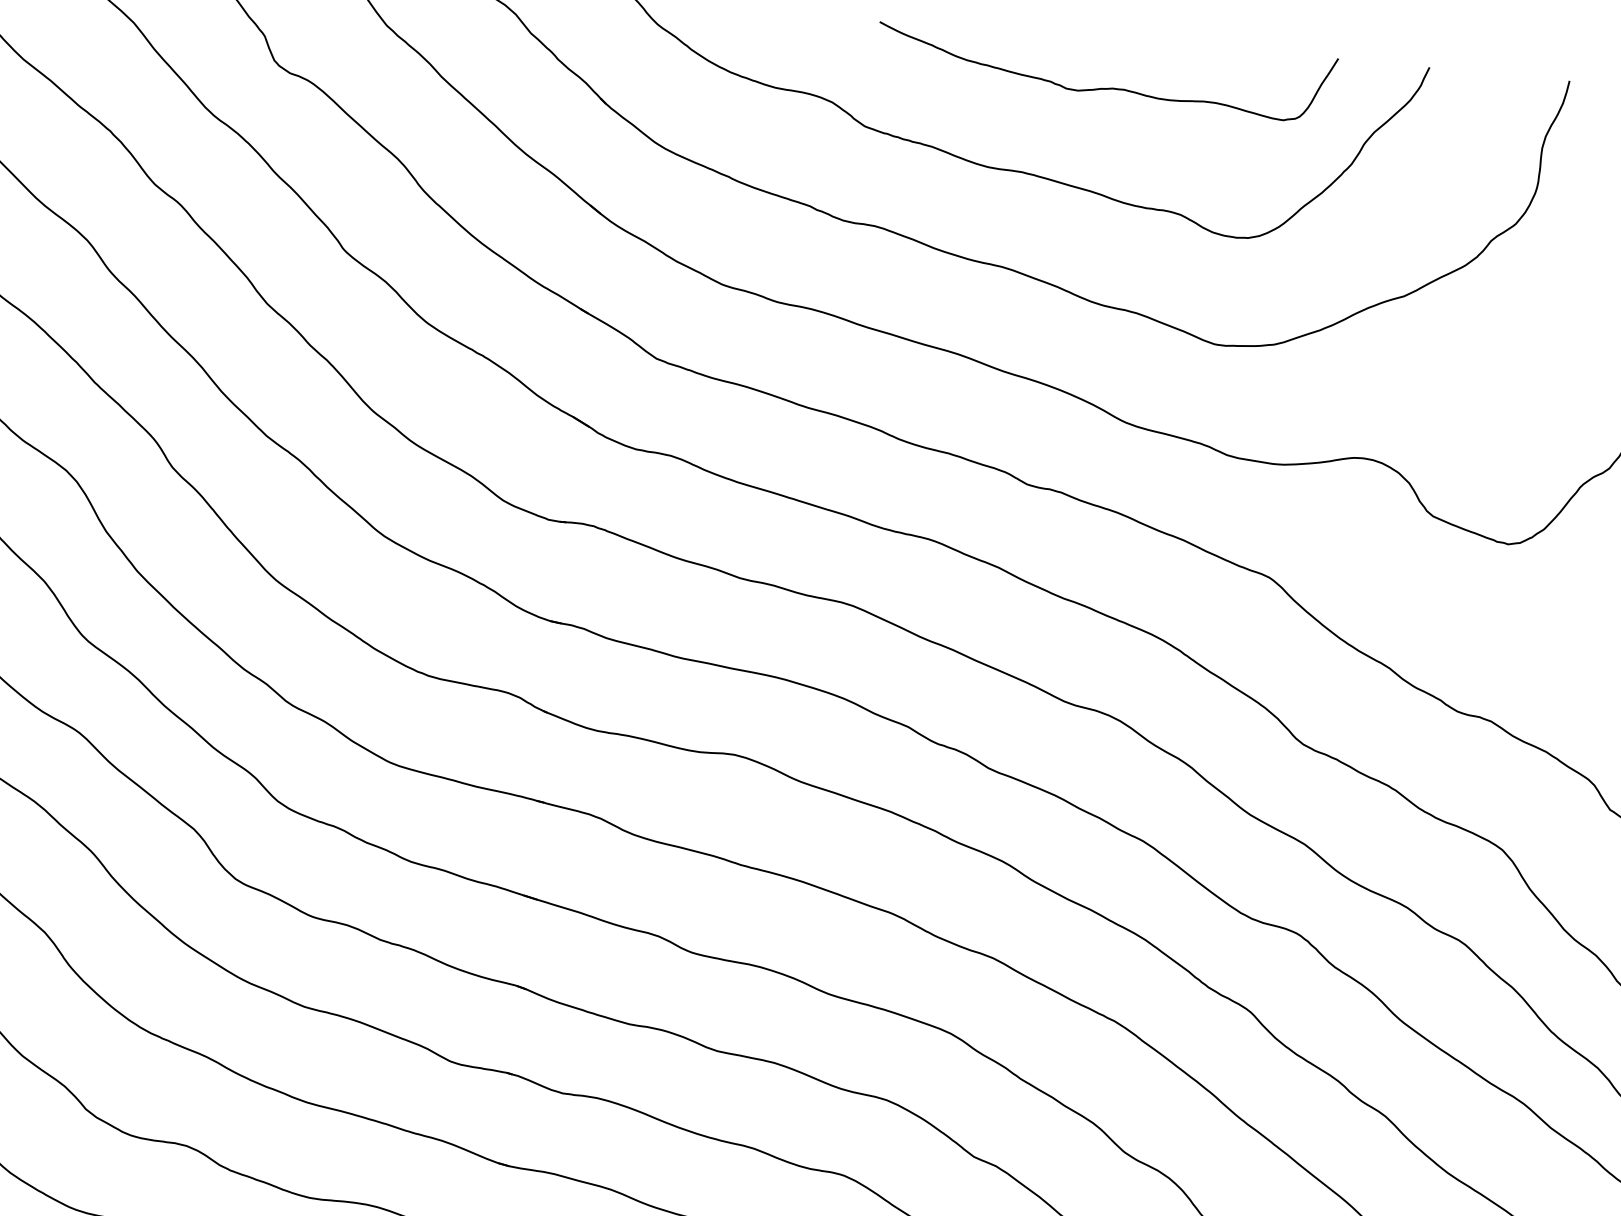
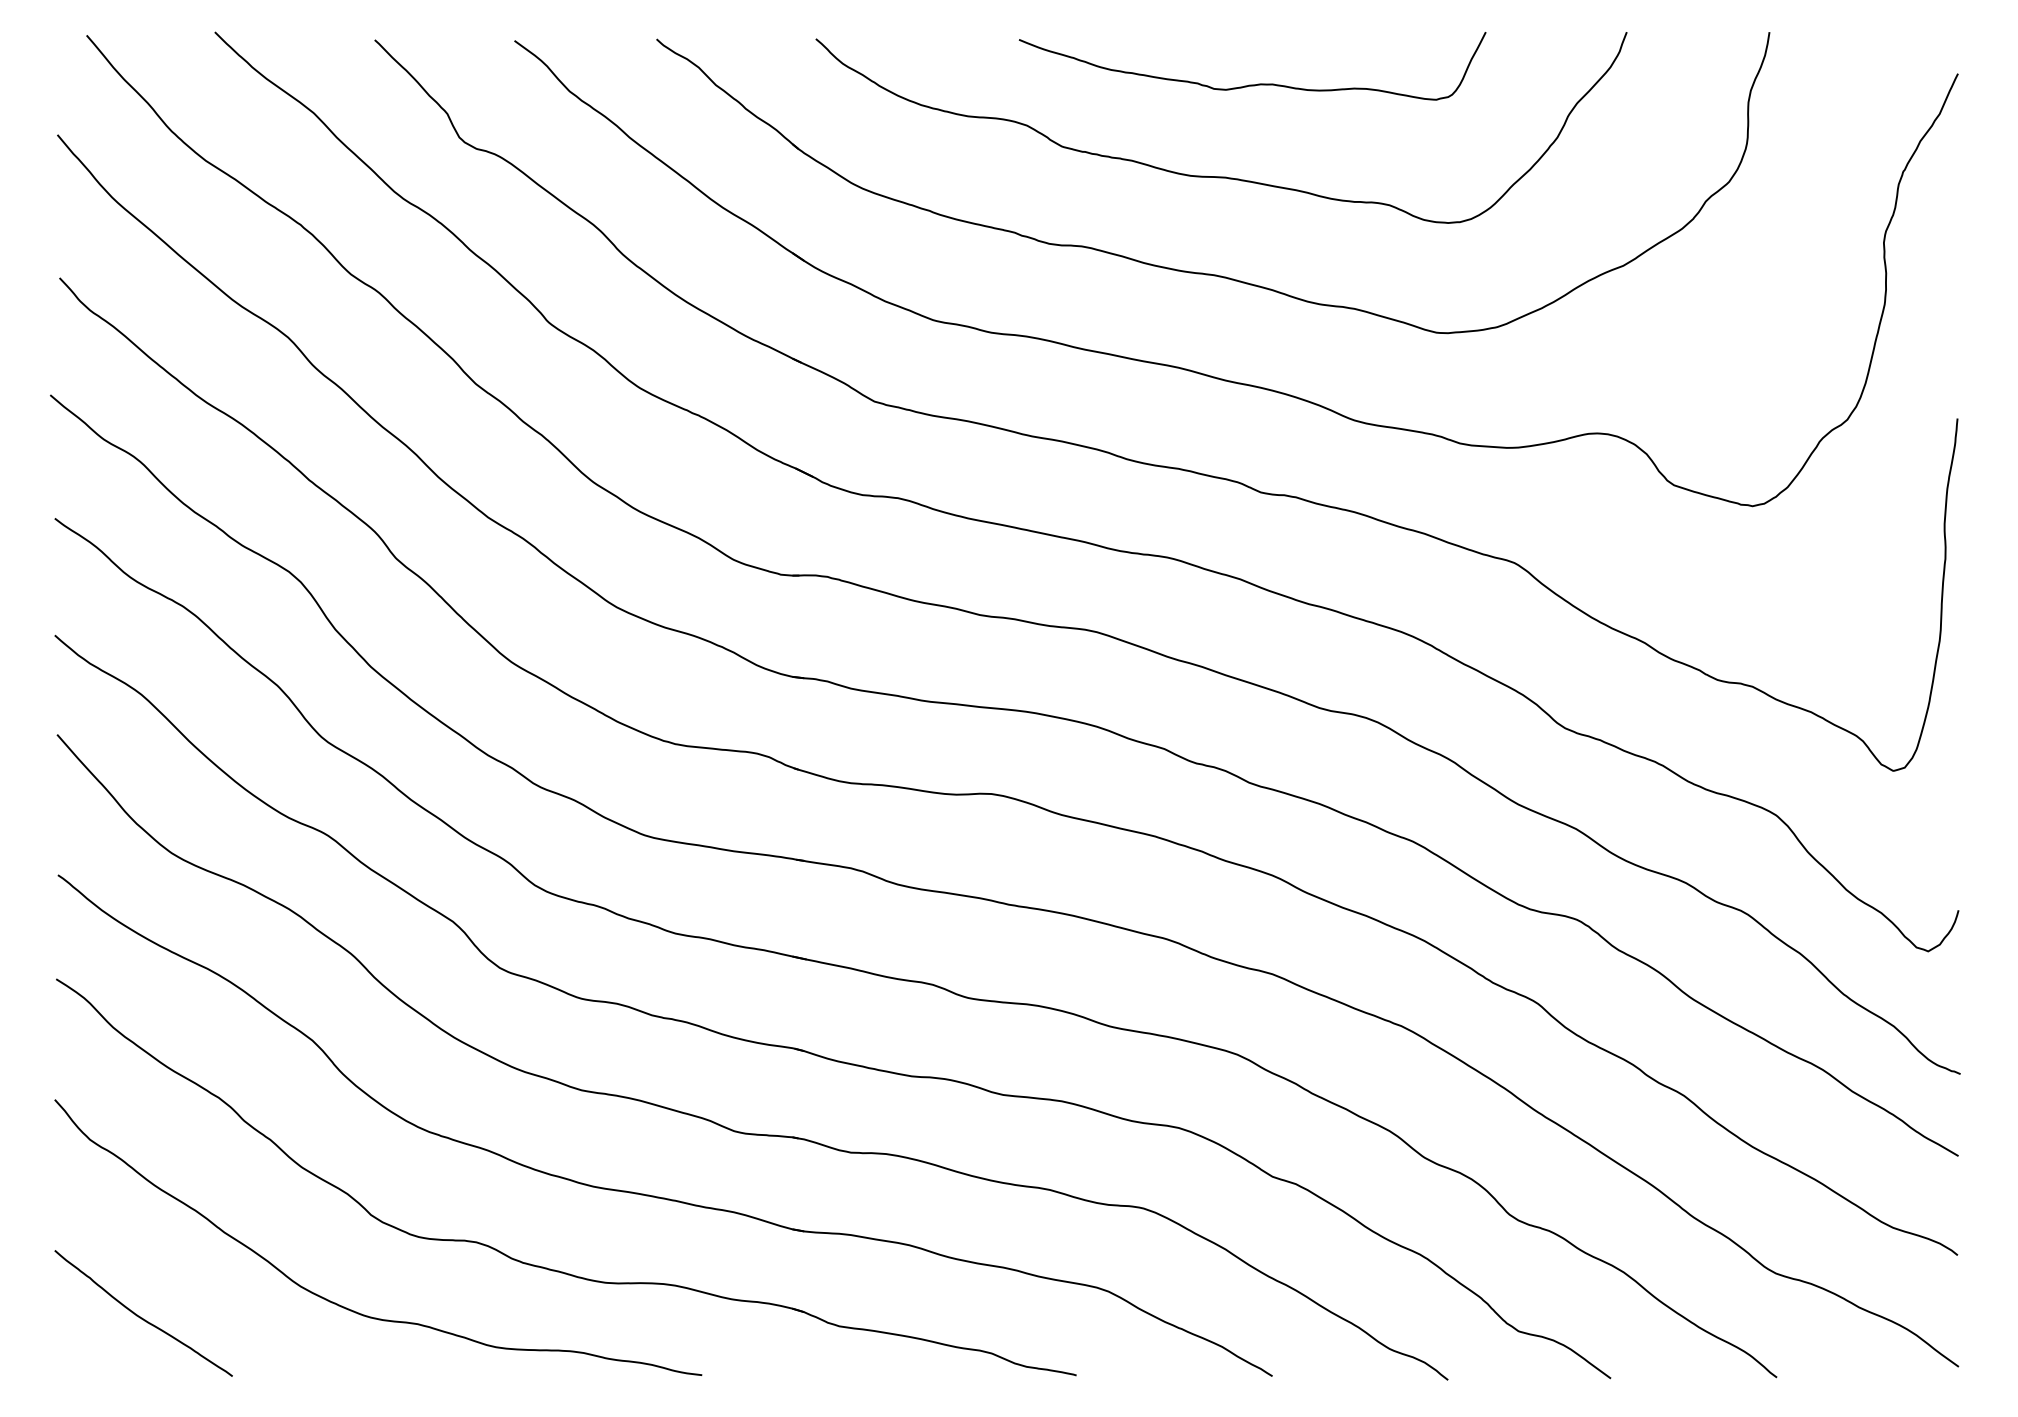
curve: (1104, 87) -> (1252, 84), moved

